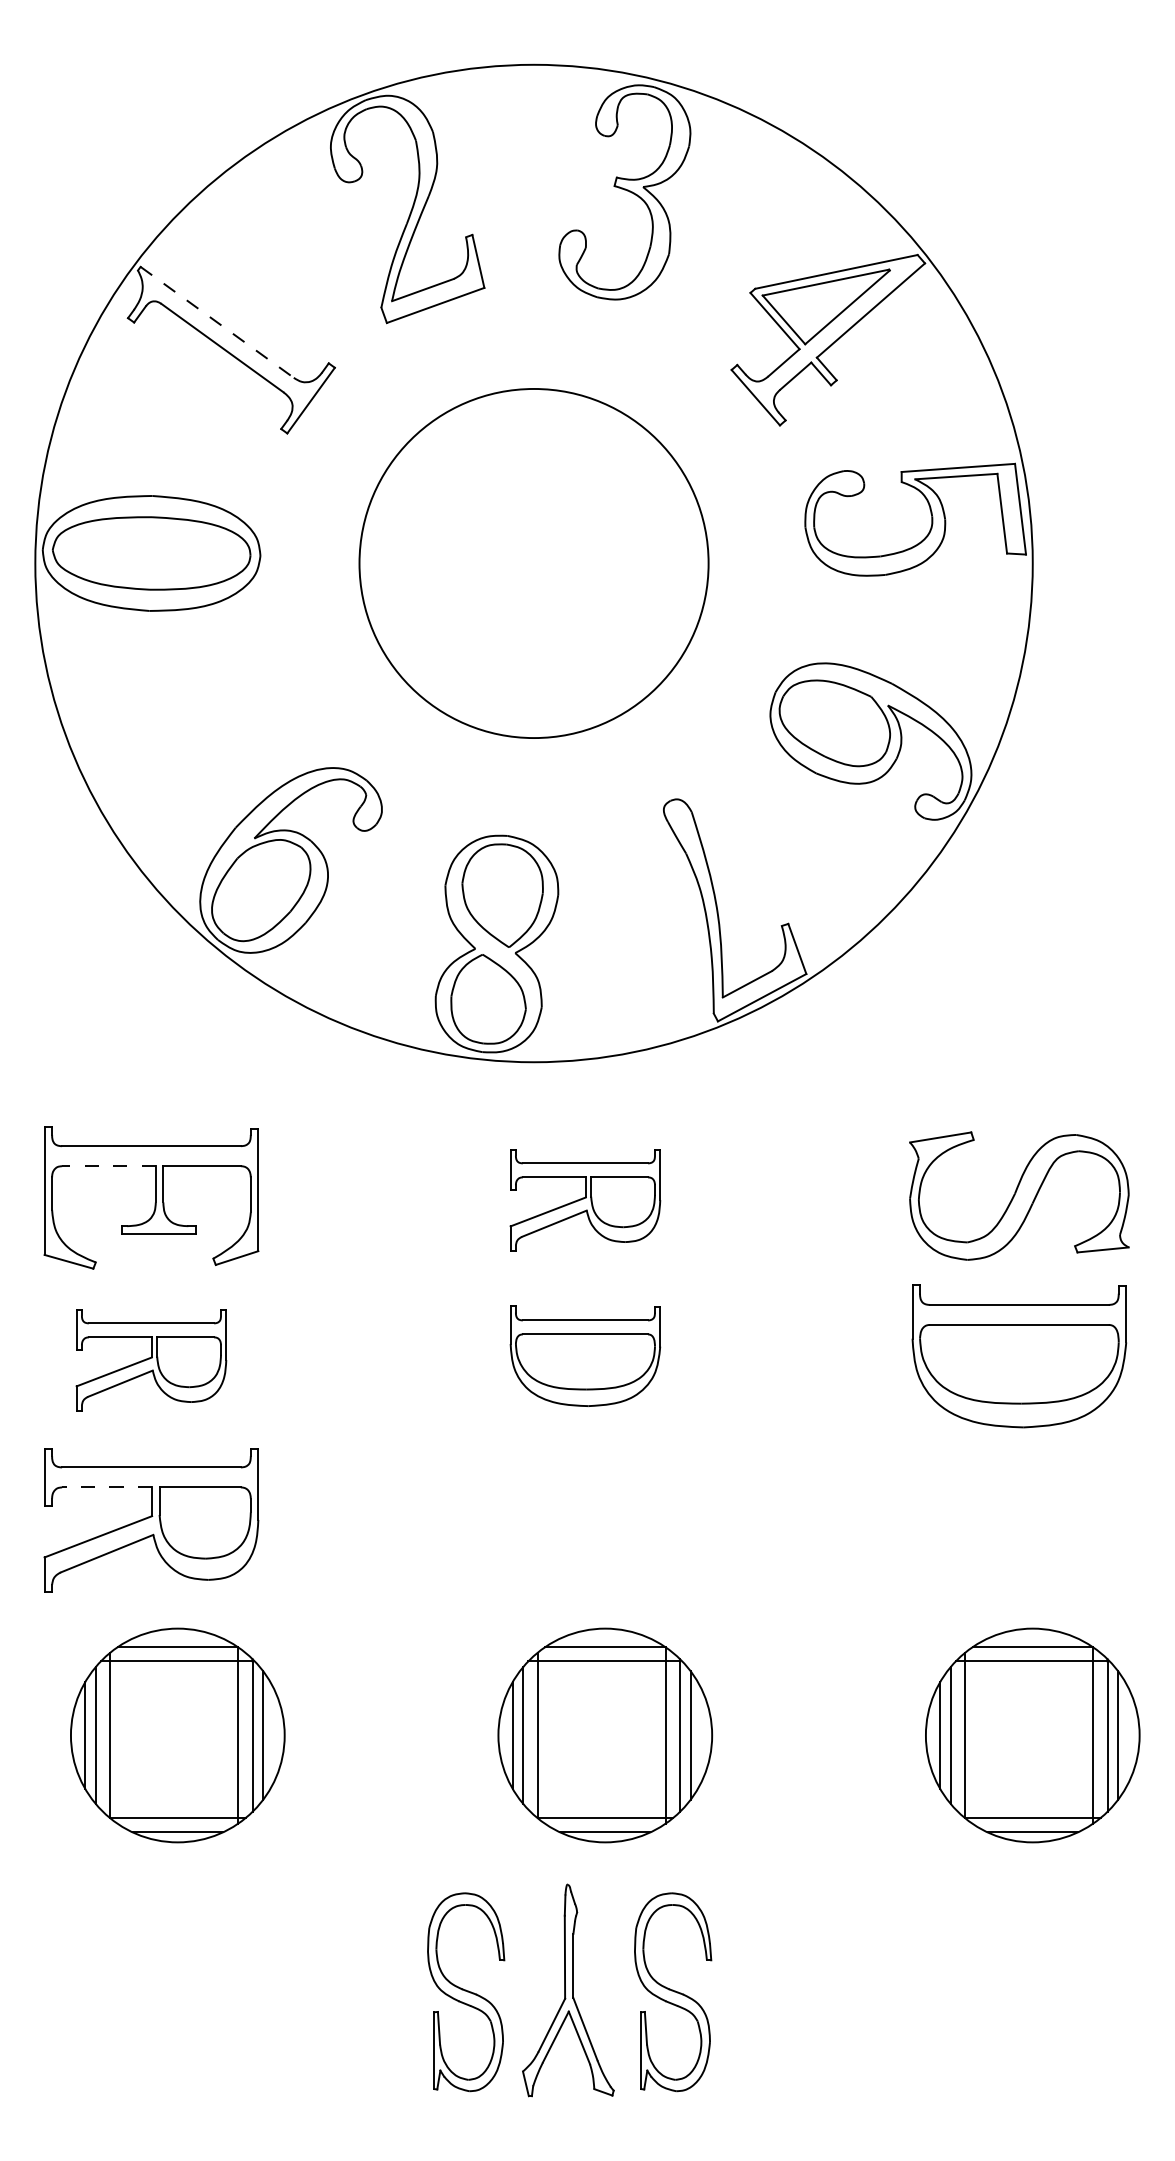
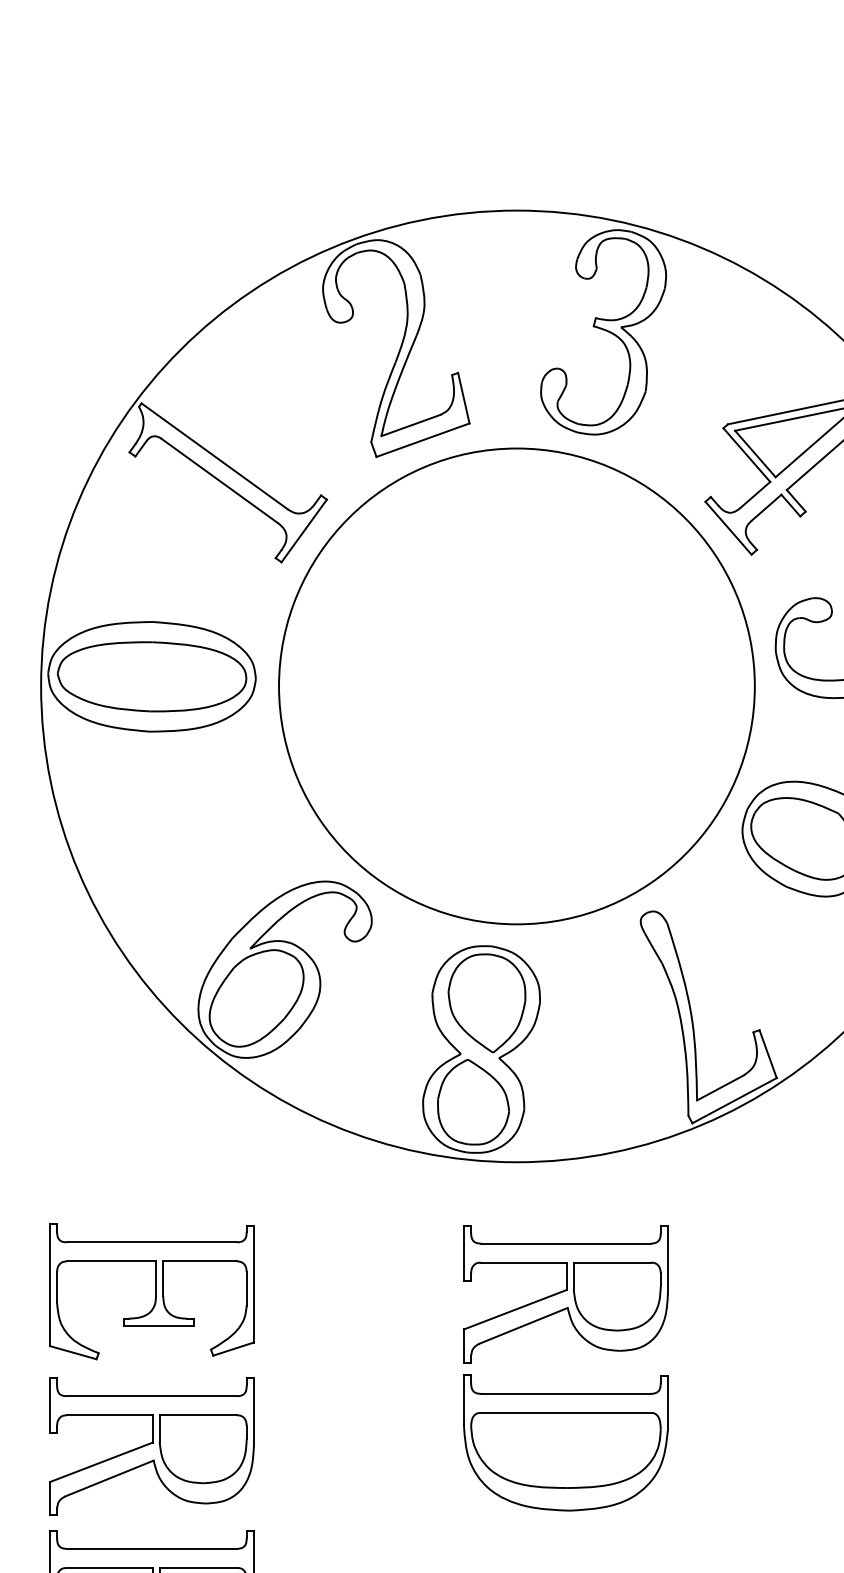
line: (217, 322) -> (214, 456), dashed -> solid
circle: (533, 563) -> (516, 686), size x1.43
line: (108, 1166) -> (110, 1261), dashed -> solid
part: (585, 1200) -> (566, 1294), size x1.43
part: (585, 1356) -> (566, 1443), size x1.43
part: (151, 1360) -> (151, 1446), size x1.43
line: (107, 1487) -> (109, 1567), dashed -> solid

